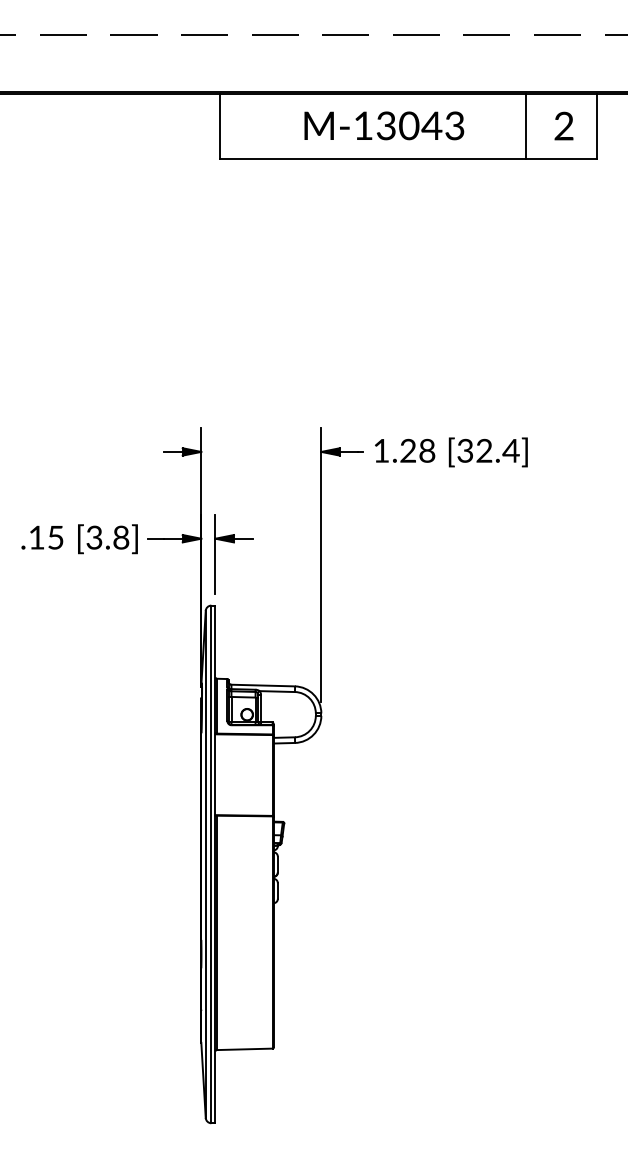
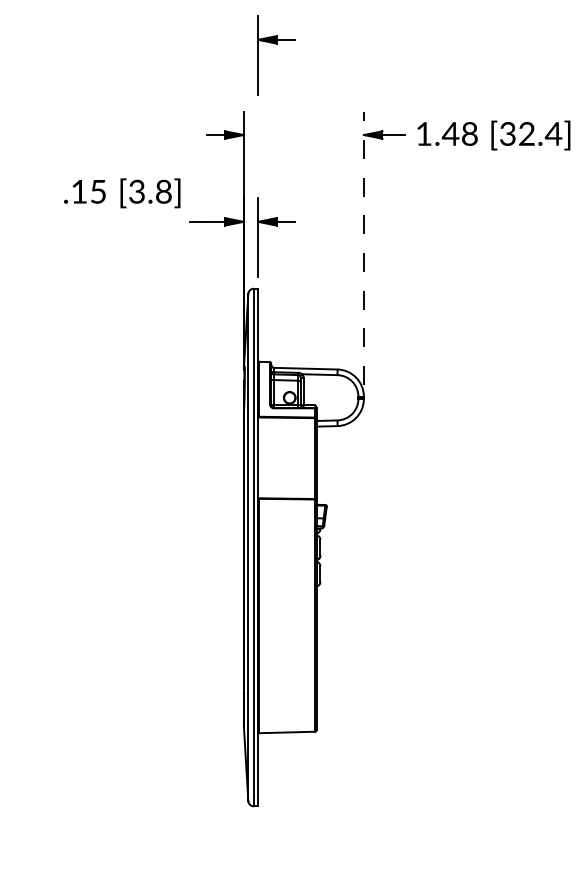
part: (233, 361) -> (276, 44), added
text: (407, 450) -> (450, 133), 1.28 -> 1.48
text: (79, 539) -> (122, 193), moved
line: (321, 565) -> (364, 248), solid -> dashed

